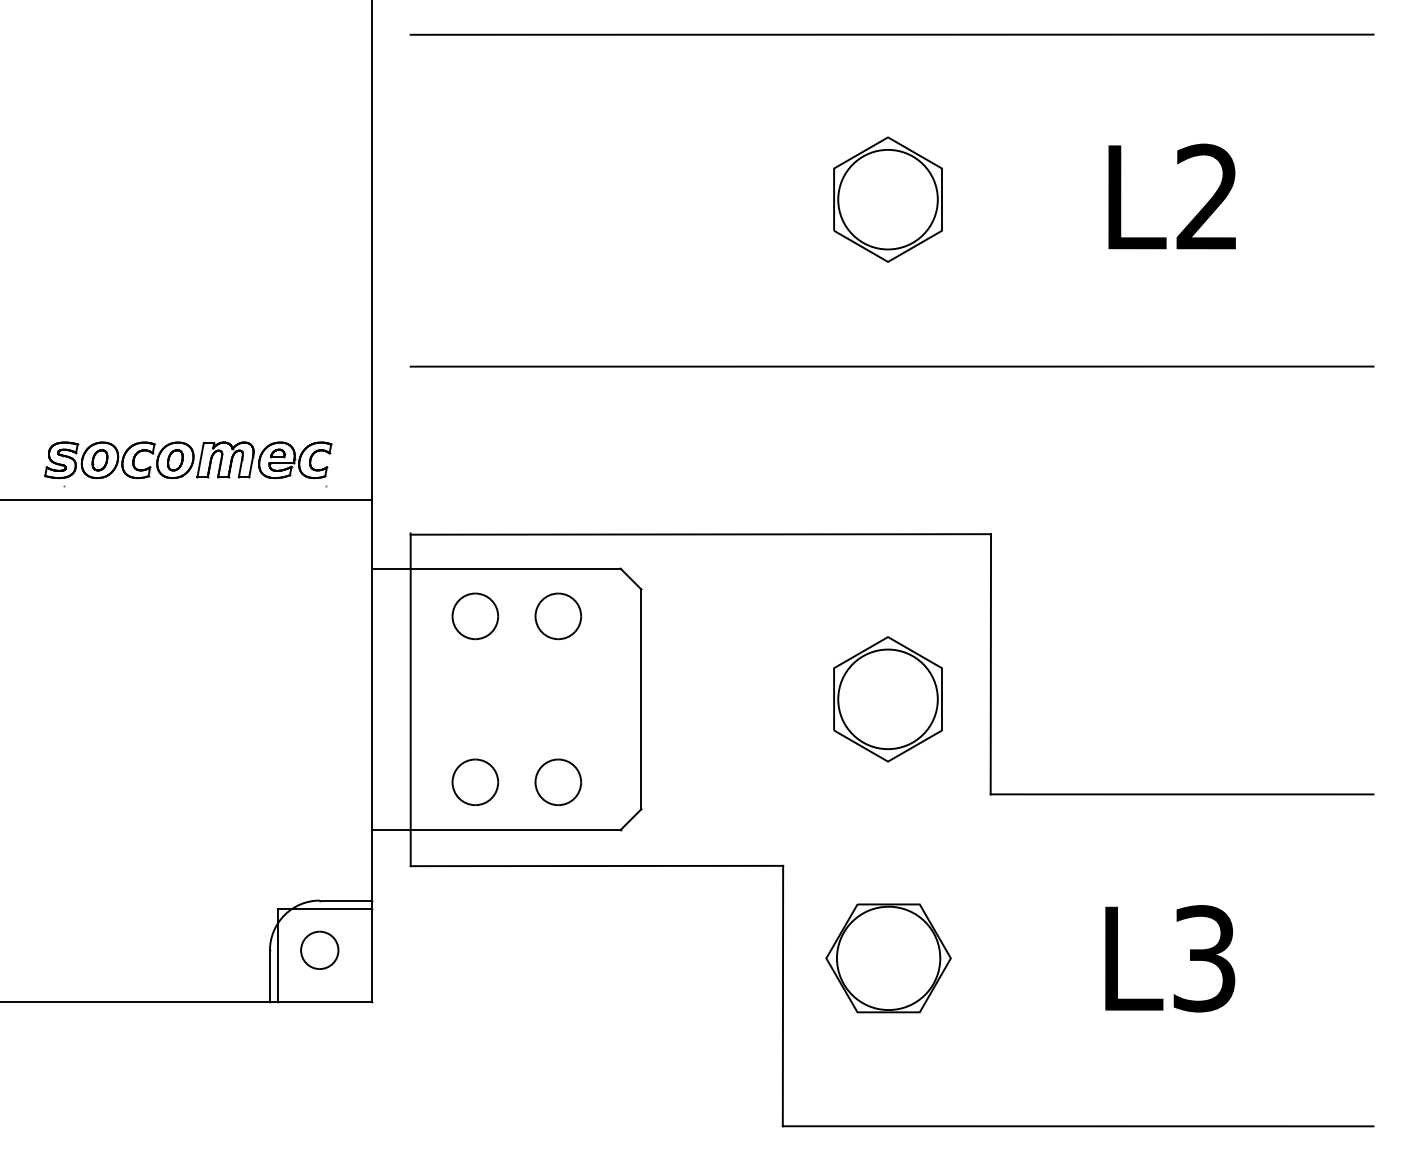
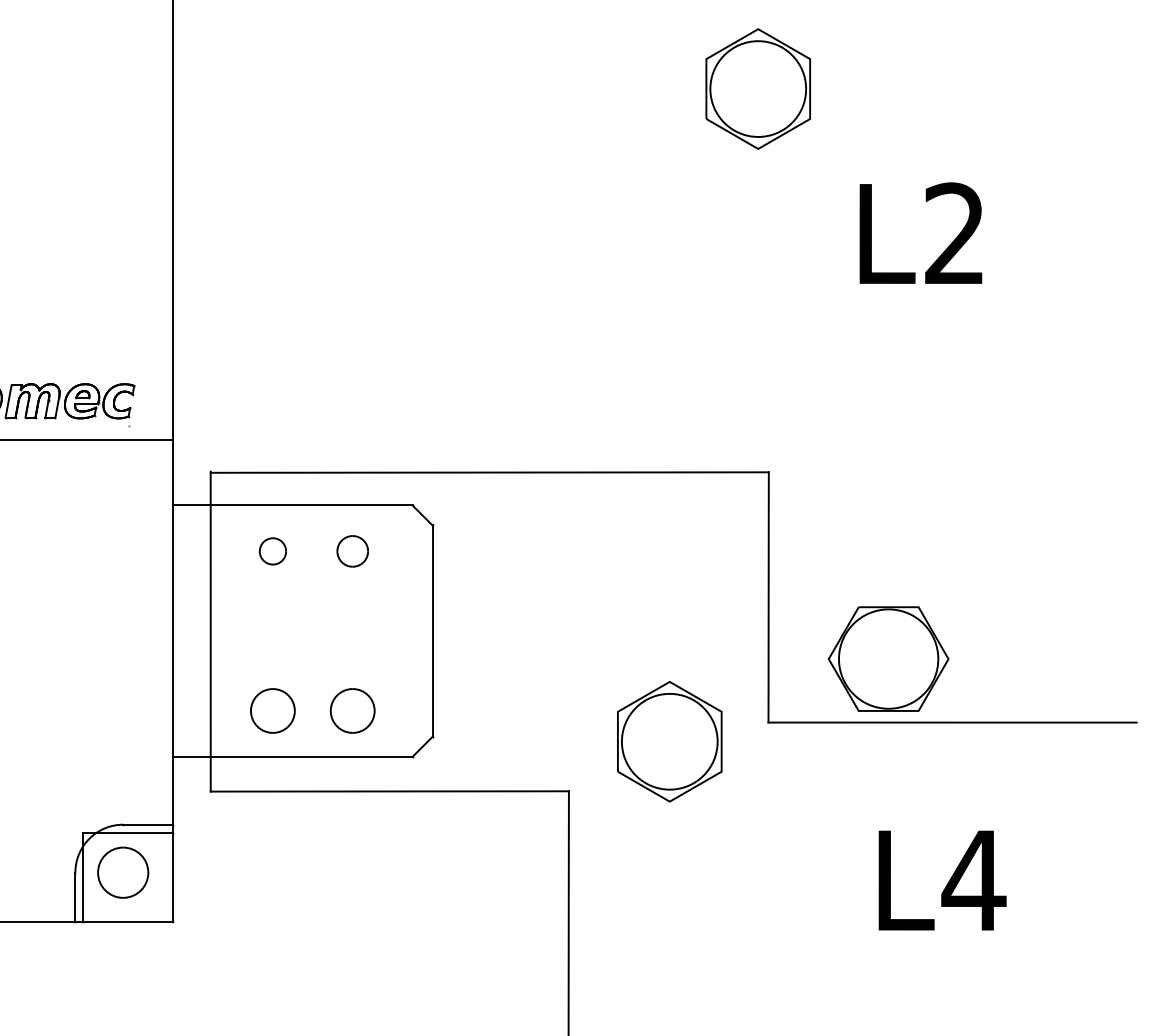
text: (1171, 196) -> (920, 233), moved
part: (887, 199) -> (757, 88), moved
line: (891, 366) -> (673, 311), removed
part: (475, 616) -> (273, 551), size x0.6
part: (558, 616) -> (352, 551), size x0.7
part: (887, 699) -> (669, 741), moved
part: (319, 949) -> (123, 871), size x1.4
part: (888, 958) -> (888, 659), moved
text: (1204, 958) -> (974, 880), L3 -> L4

